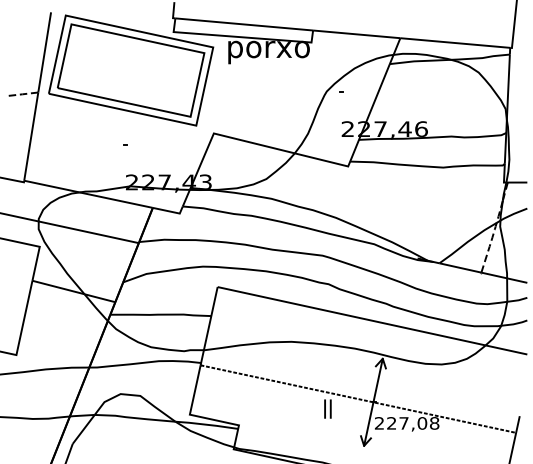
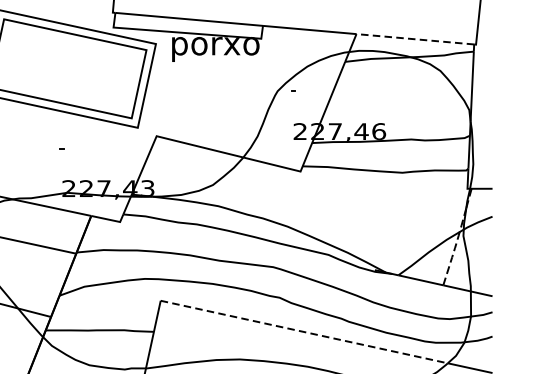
line: (455, 43) -> (415, 39), solid -> dashed
line: (352, 316) -> (305, 332), solid -> dashed

